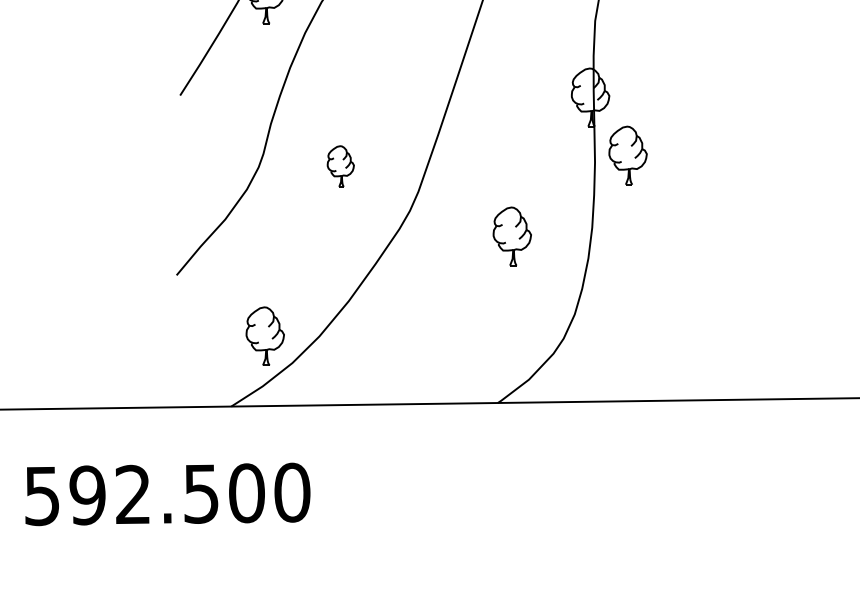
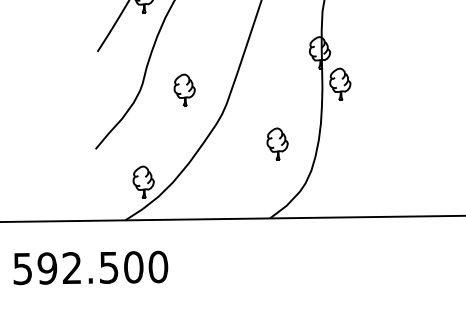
part: (340, 165) -> (184, 89), size x1.43
part: (512, 235) -> (277, 143), moved

